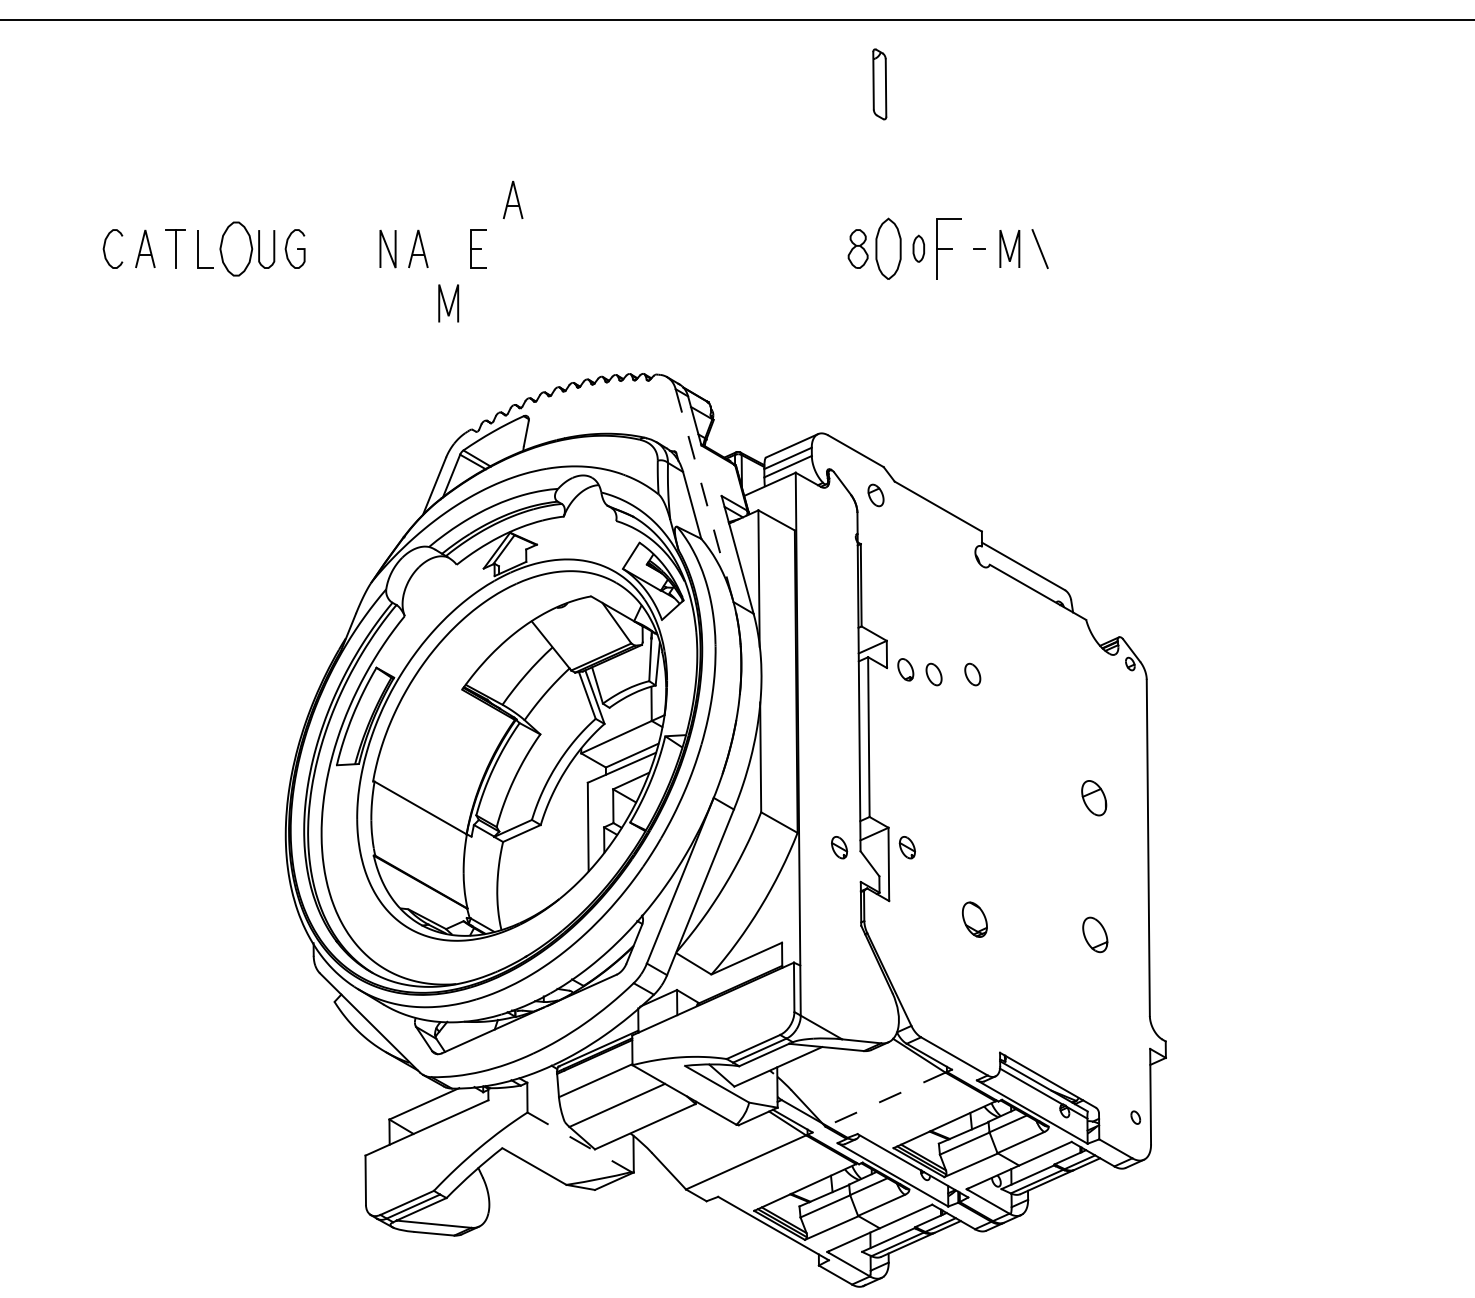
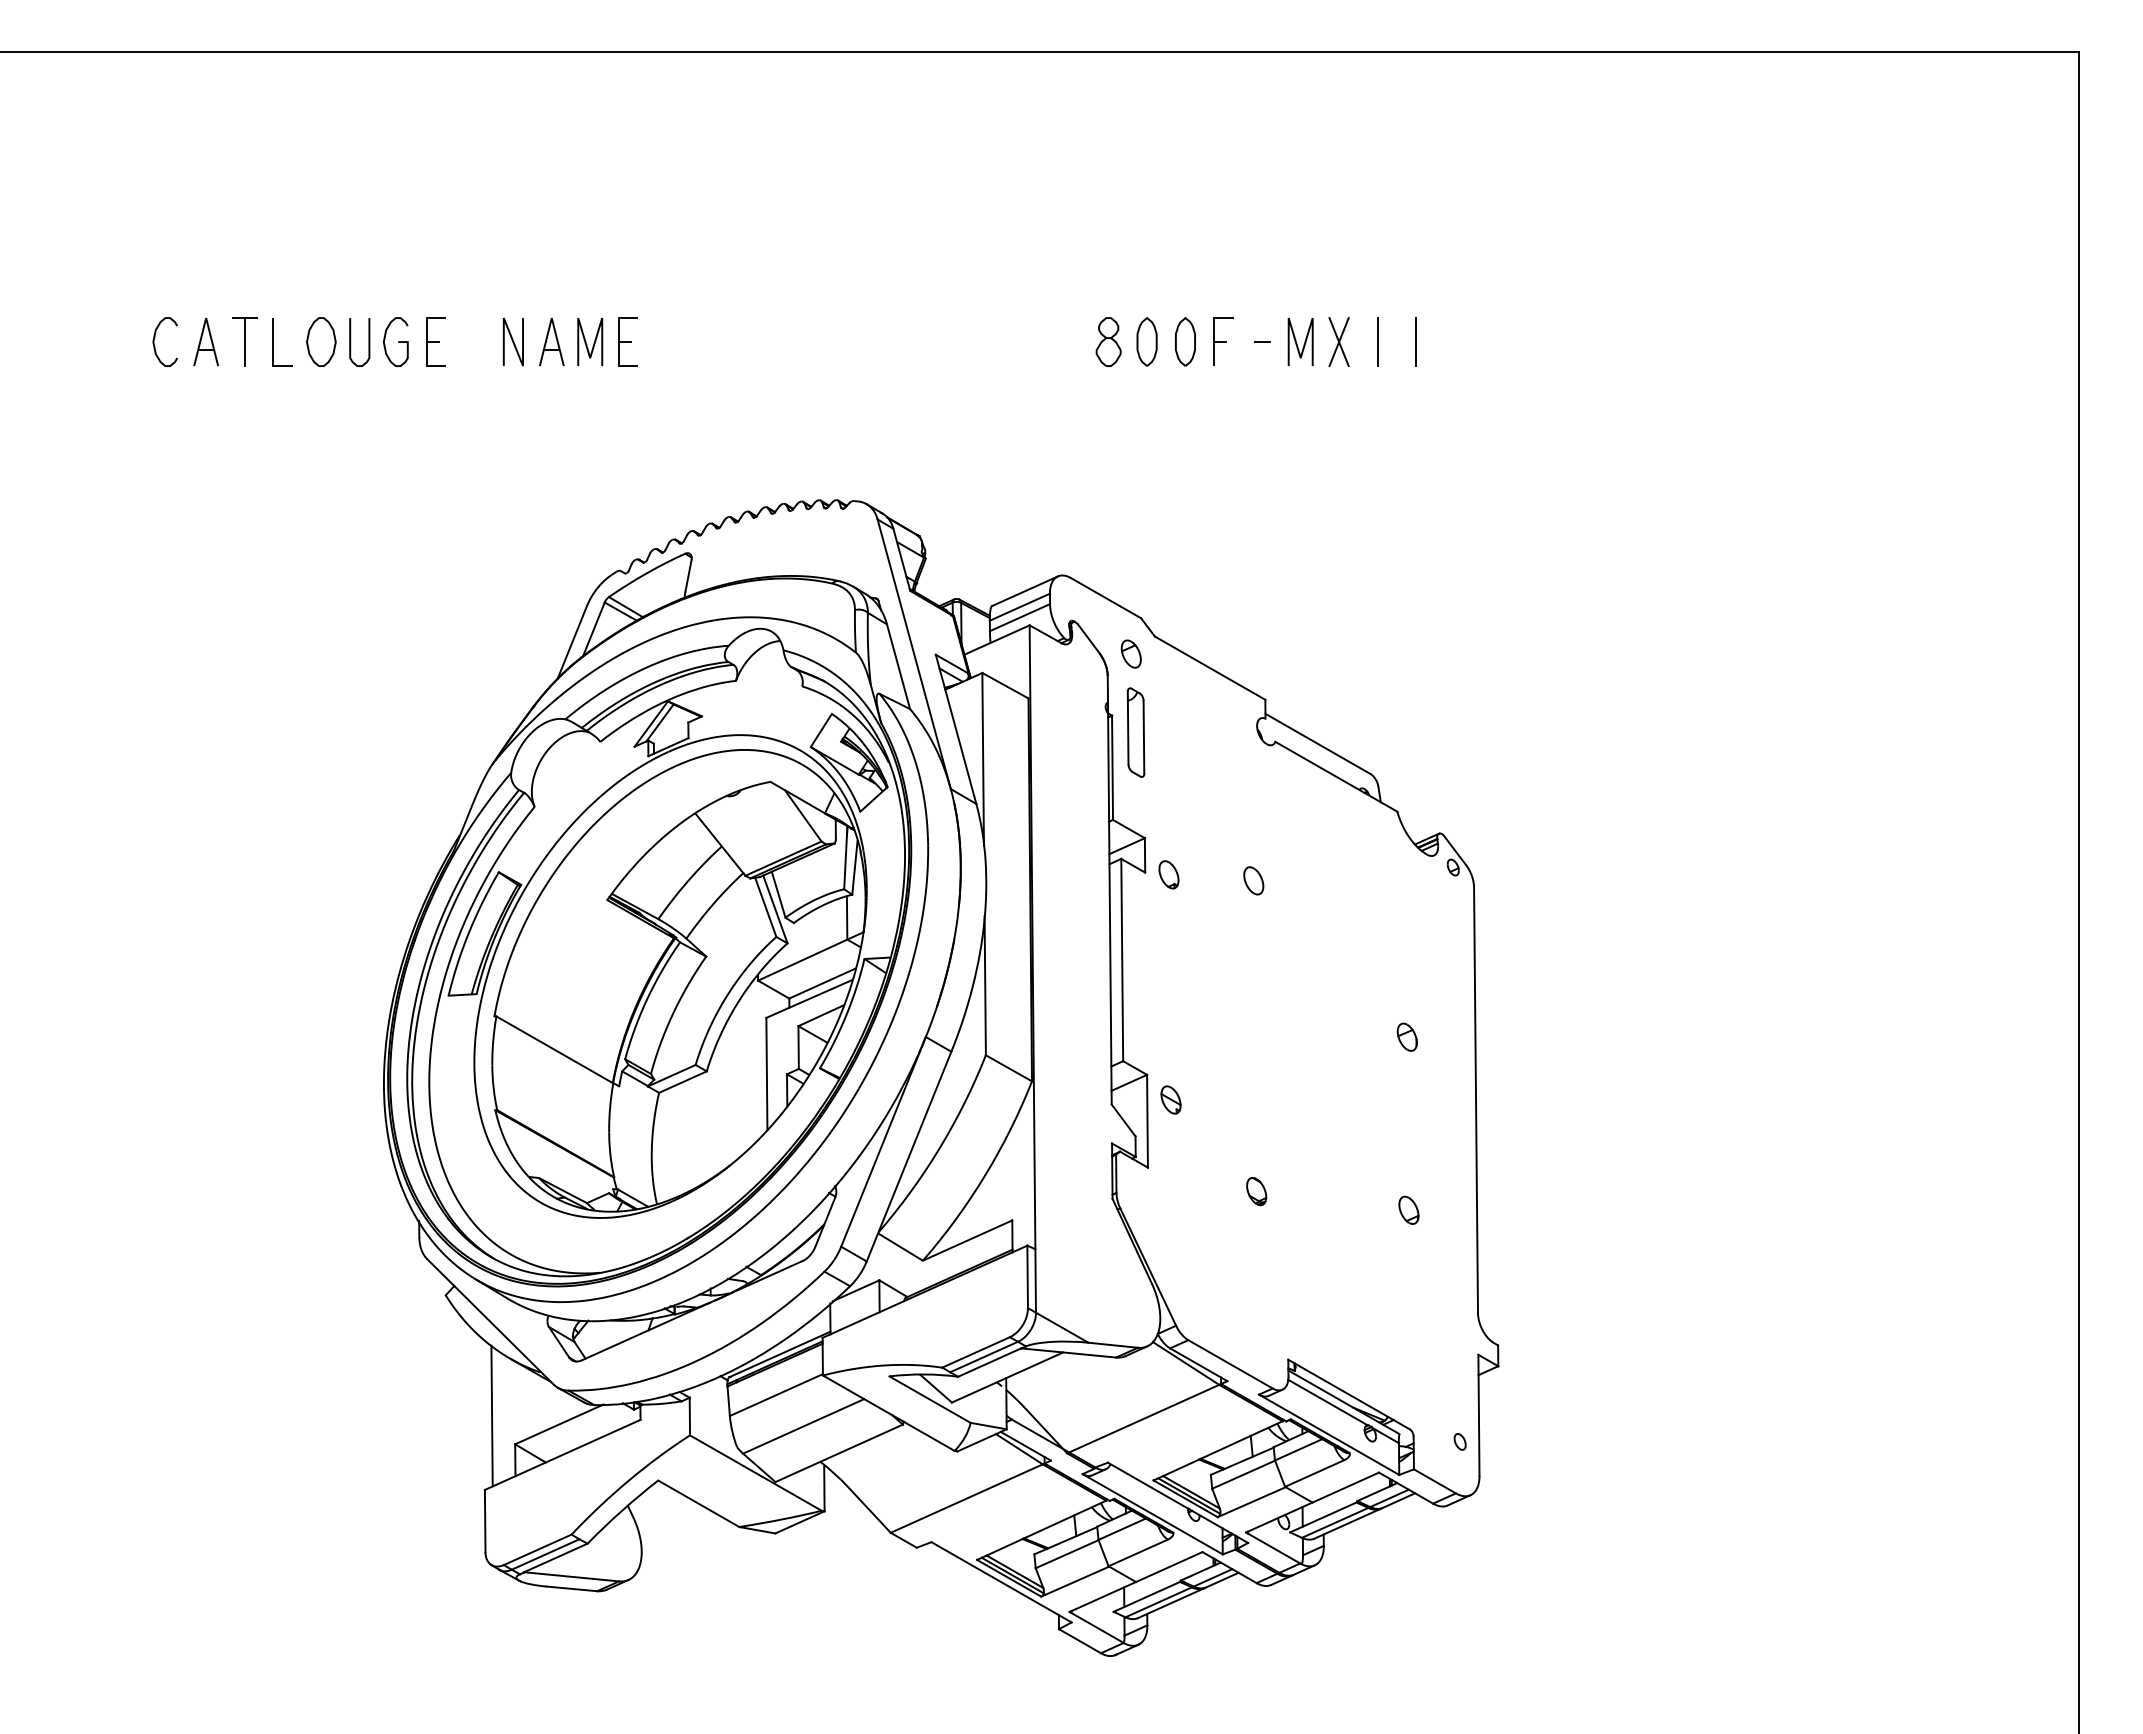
part: (879, 84) -> (1135, 732), moved
part: (512, 199) -> (671, 279), removed
part: (236, 248) -> (321, 341), size x0.71
part: (326, 248) -> (435, 341), added
part: (888, 248) -> (1146, 341), size x0.62
part: (918, 248) -> (1185, 341), size x1.43
part: (948, 248) -> (1223, 341), size x0.62
line: (1039, 249) -> (1338, 342), added
line: (1070, 249) -> (1377, 342), added
line: (1100, 249) -> (1415, 342), added
line: (451, 304) -> (593, 343), moved
line: (704, 495) -> (914, 654), dashed -> solid
part: (933, 674) -> (1204, 880), removed
part: (1093, 797) -> (1406, 1036), size x0.62
part: (839, 847) -> (1084, 1099), removed
part: (974, 919) -> (1256, 1191), size x0.62
part: (1094, 934) -> (1408, 1209), size x0.62
line: (370, 1096) -> (491, 1415), added
line: (884, 1099) -> (1142, 1419), dashed -> solid
line: (579, 1142) -> (755, 1473), dashed -> solid

